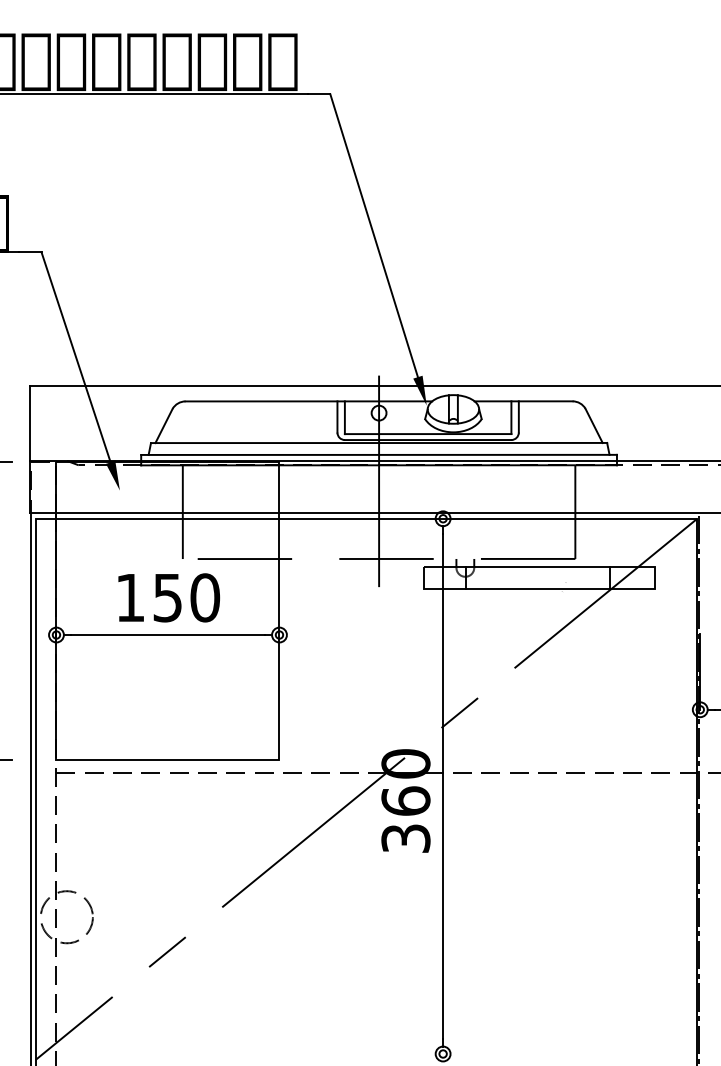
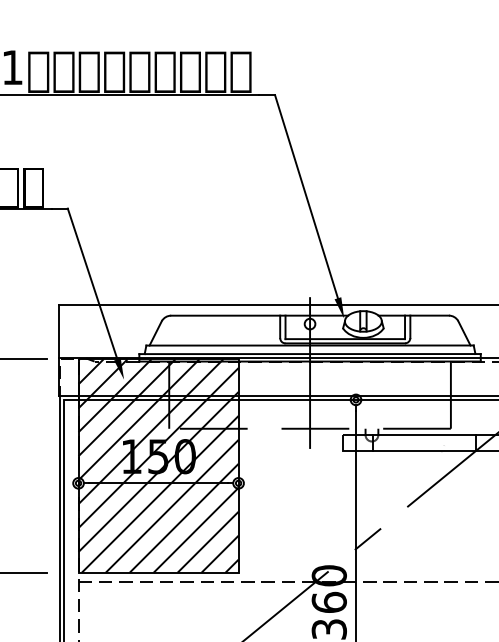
hatch: (167, 610) -> (158, 465), added

